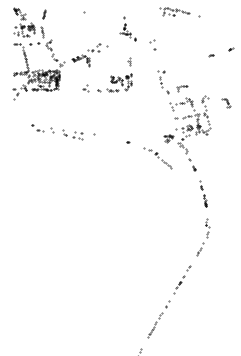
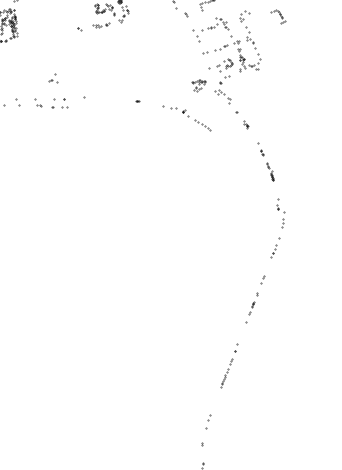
part: (85, 88) -> (52, 79), moved
part: (158, 319) -> (229, 366), size x0.7

